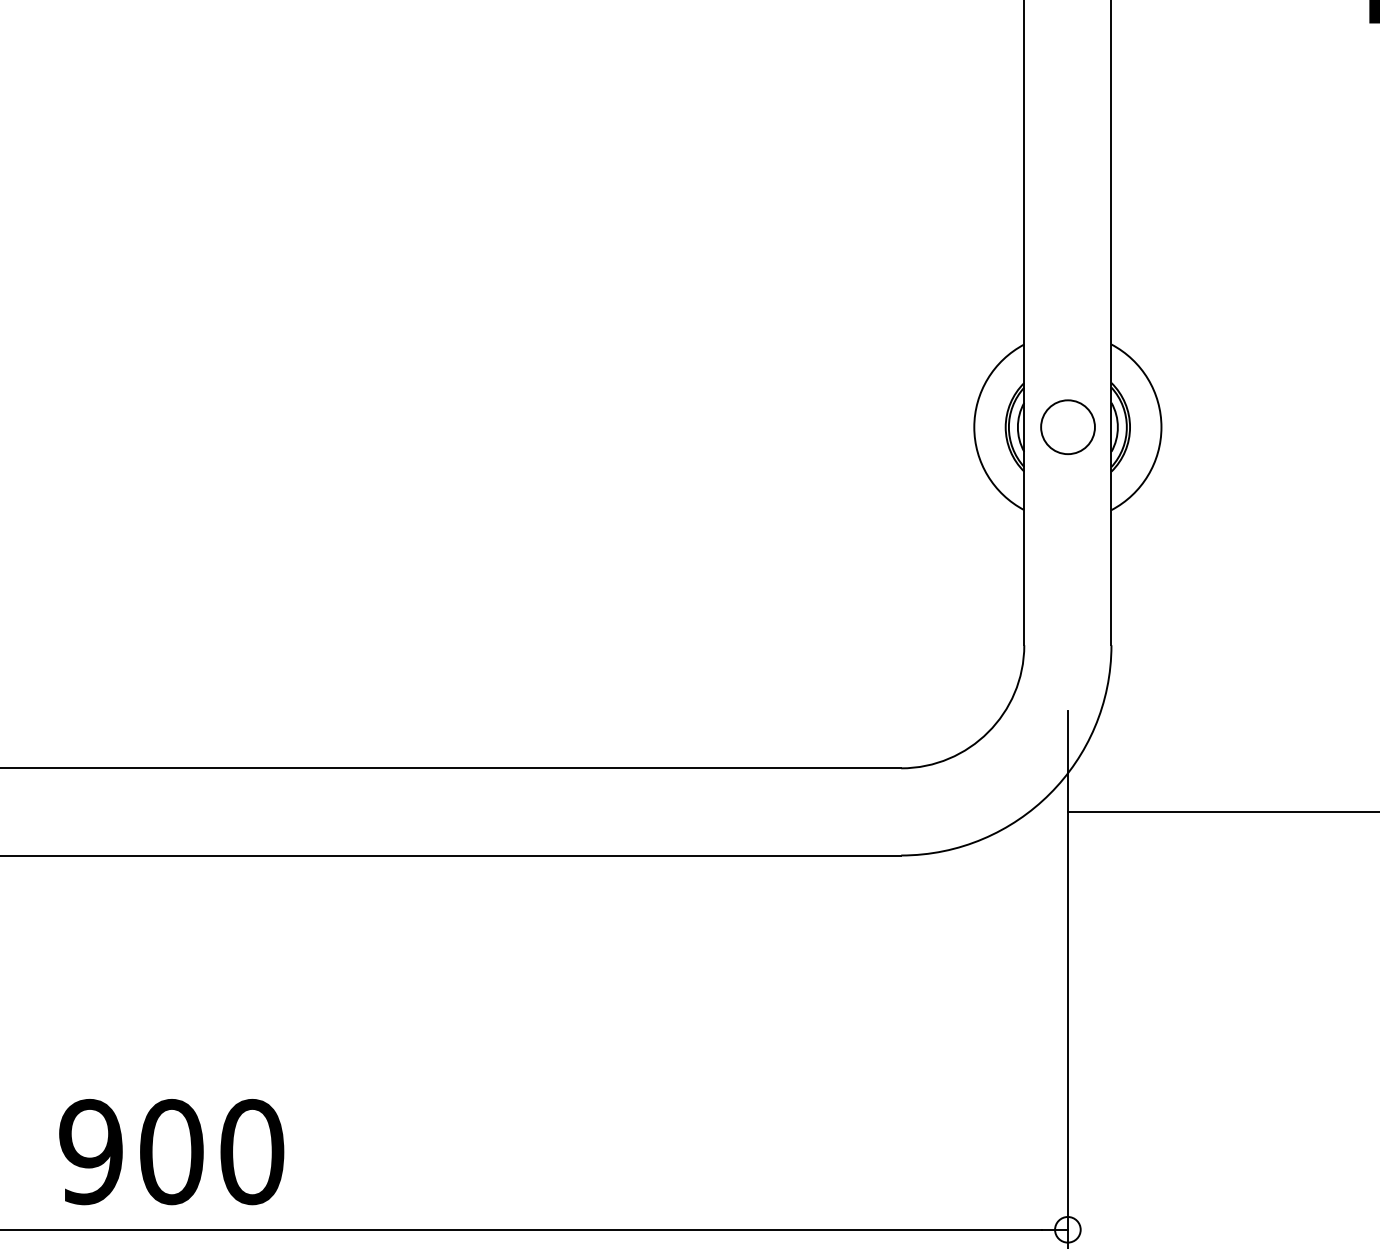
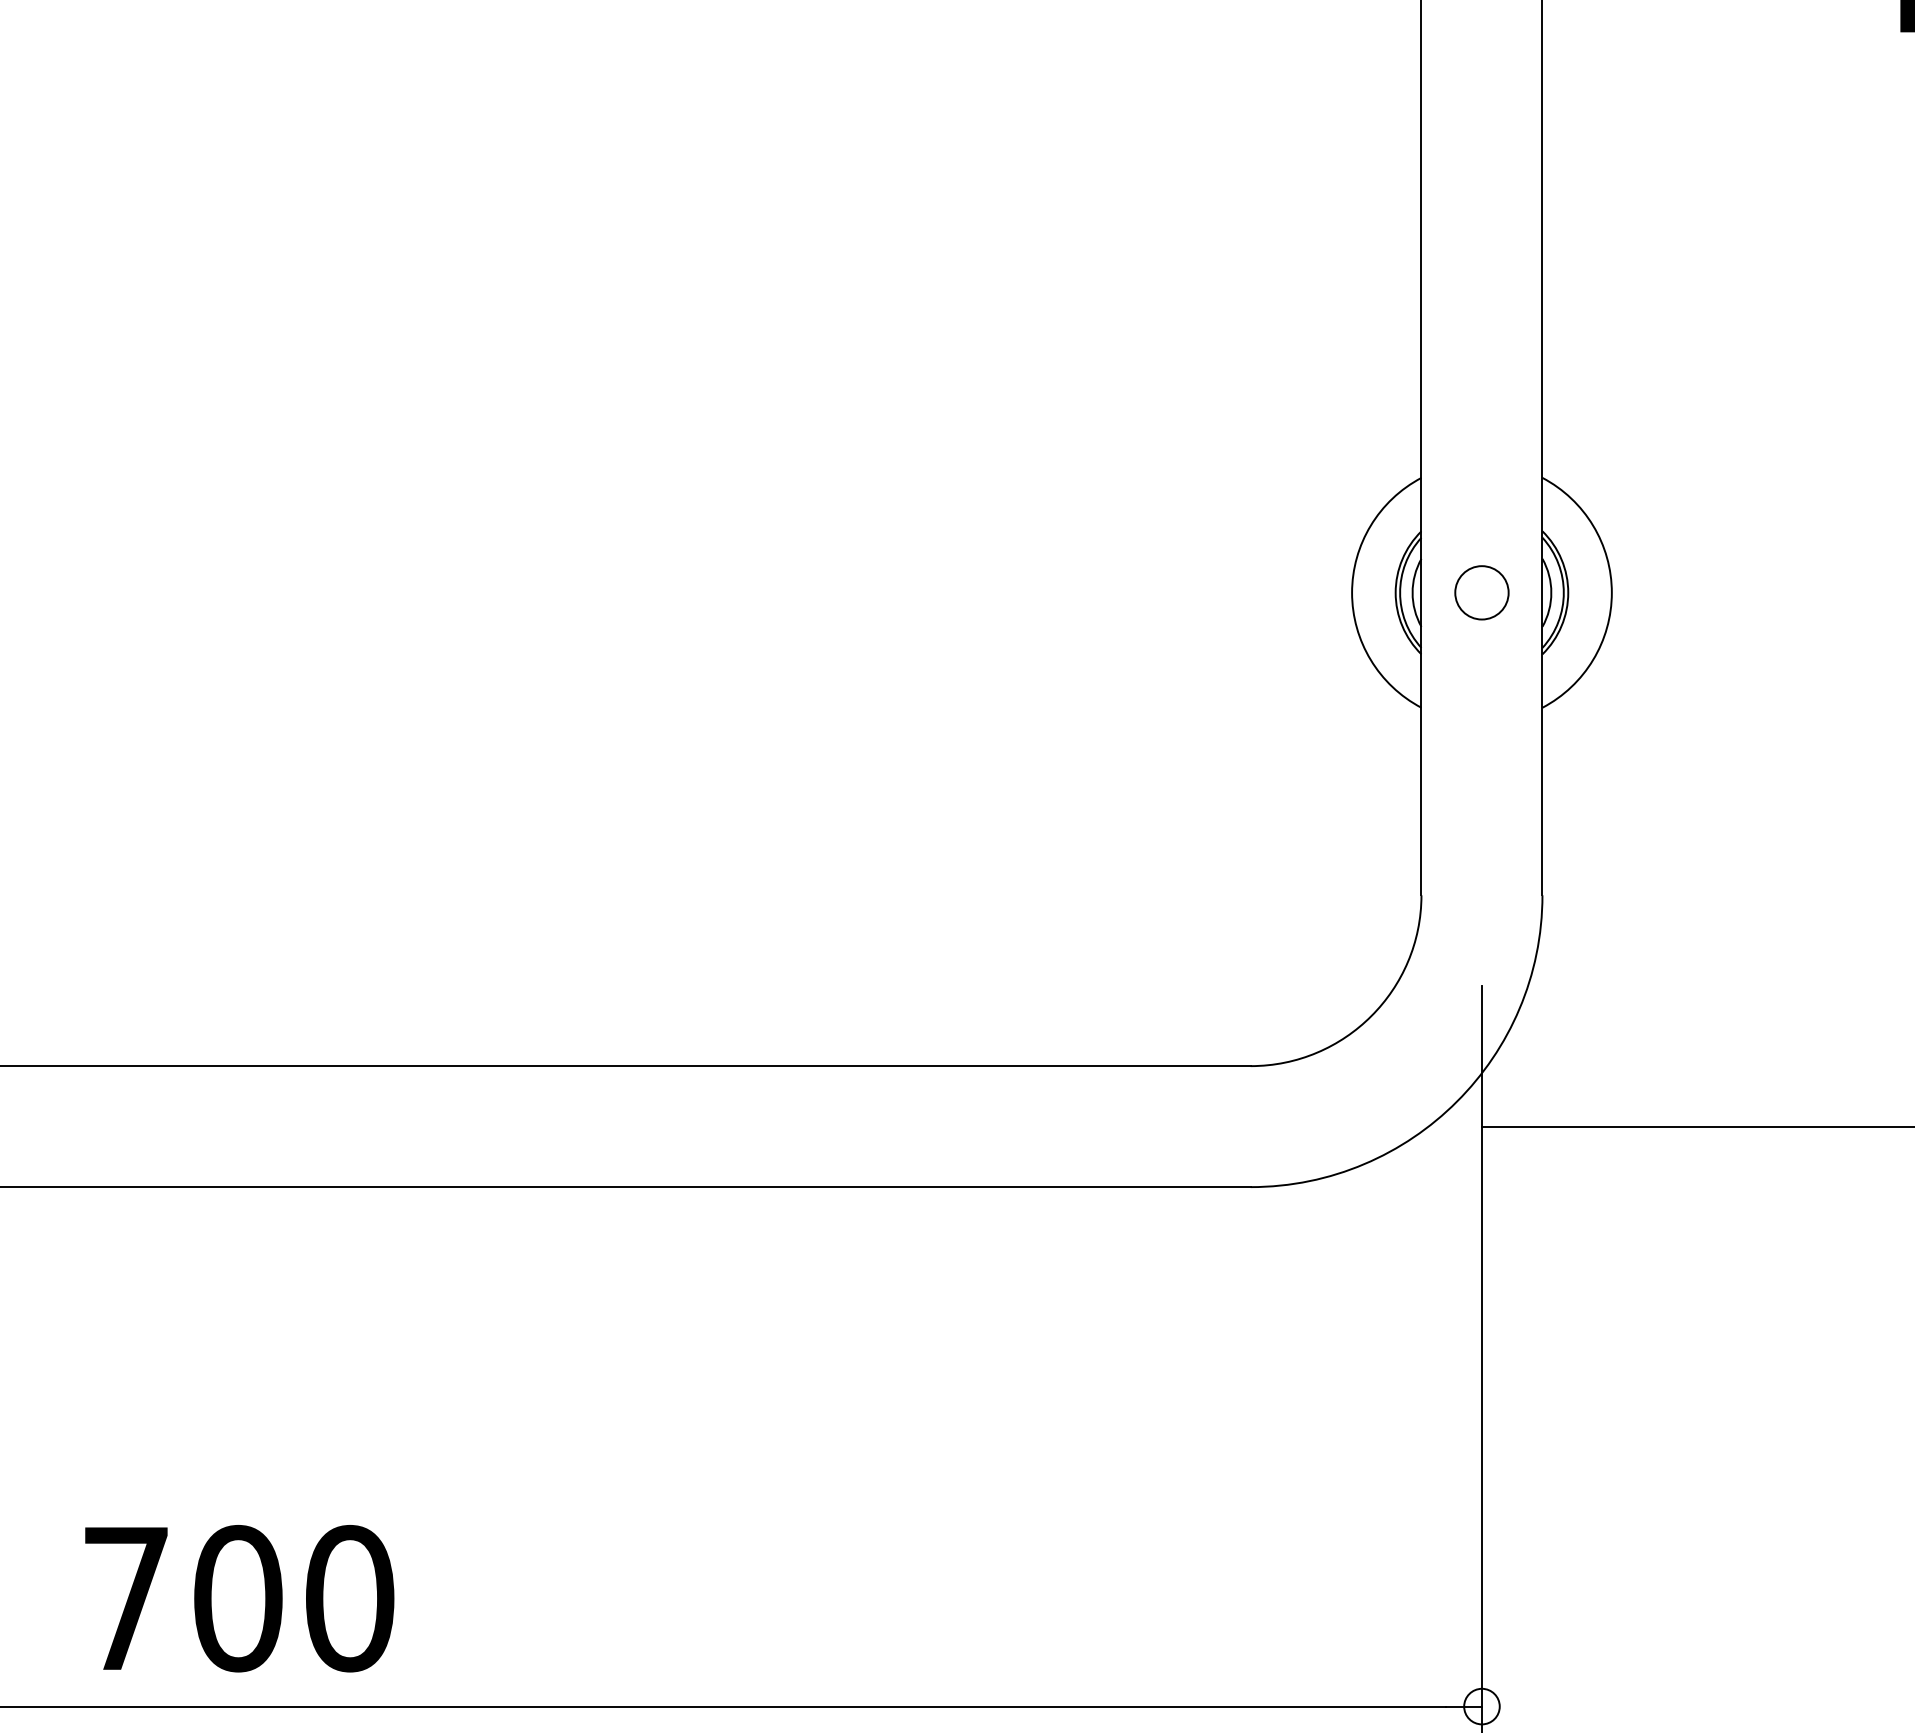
circle: (1067, 427) -> (1481, 593), size x0.71
text: (90, 1151) -> (125, 1597), 900 -> 700

